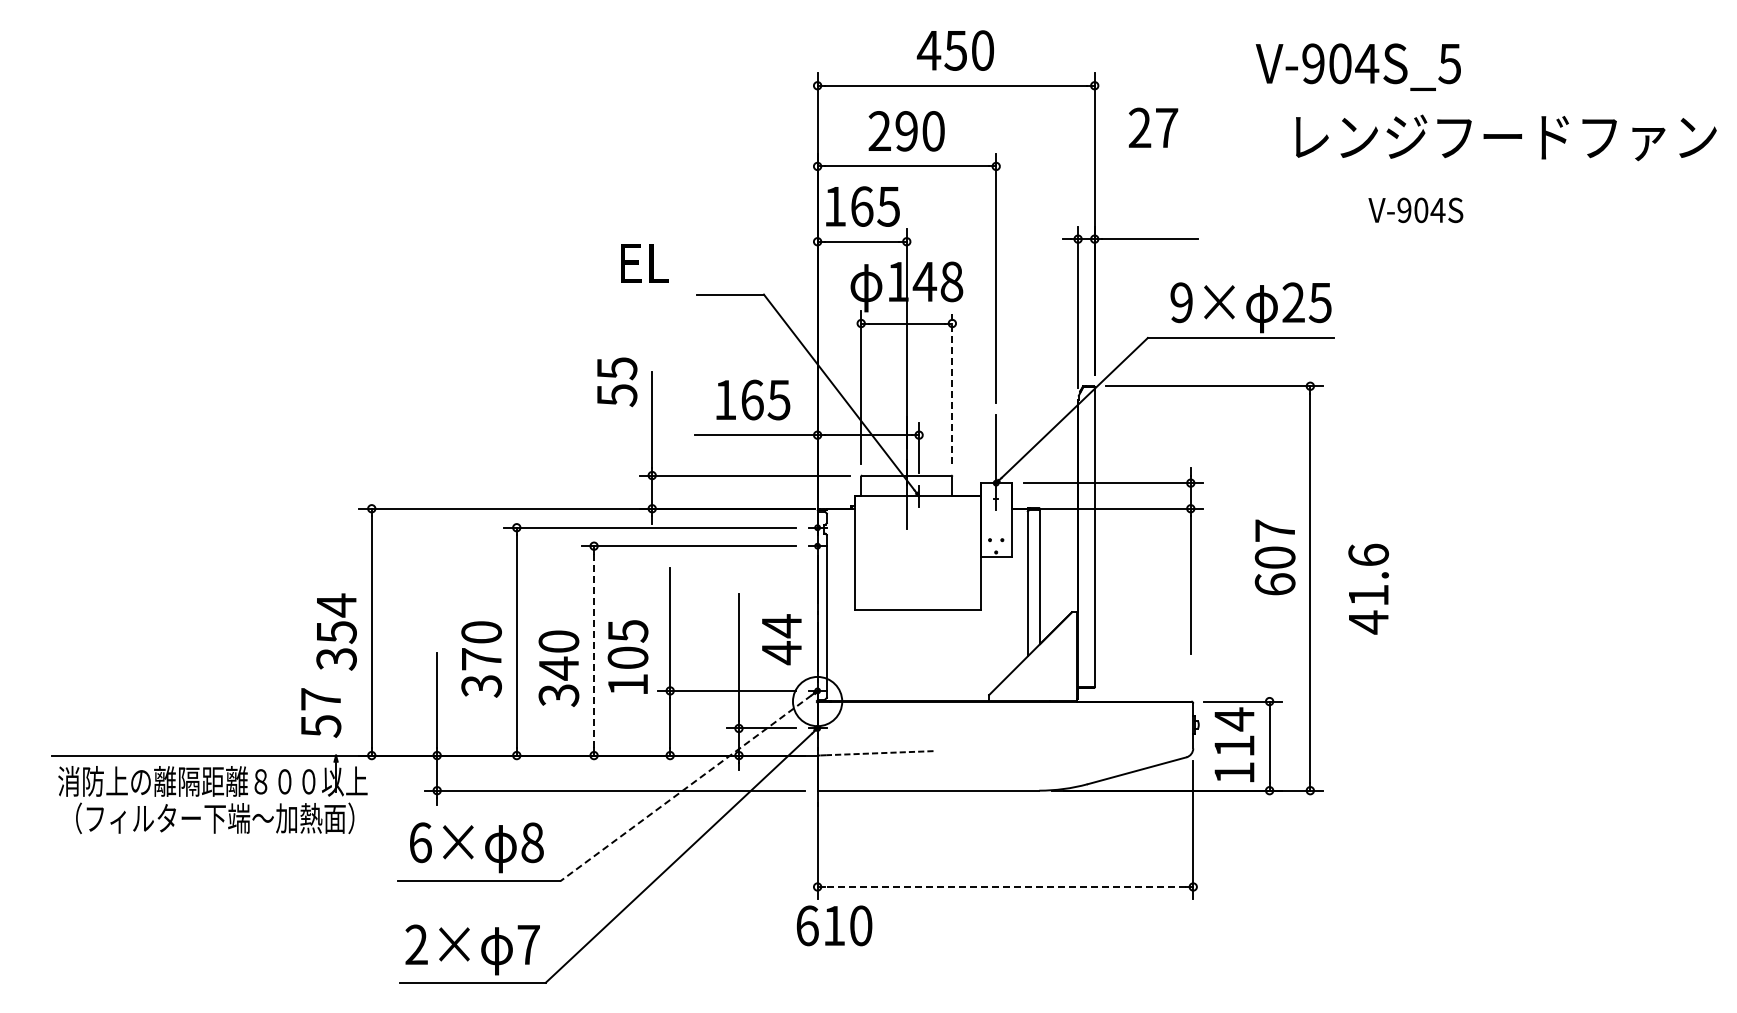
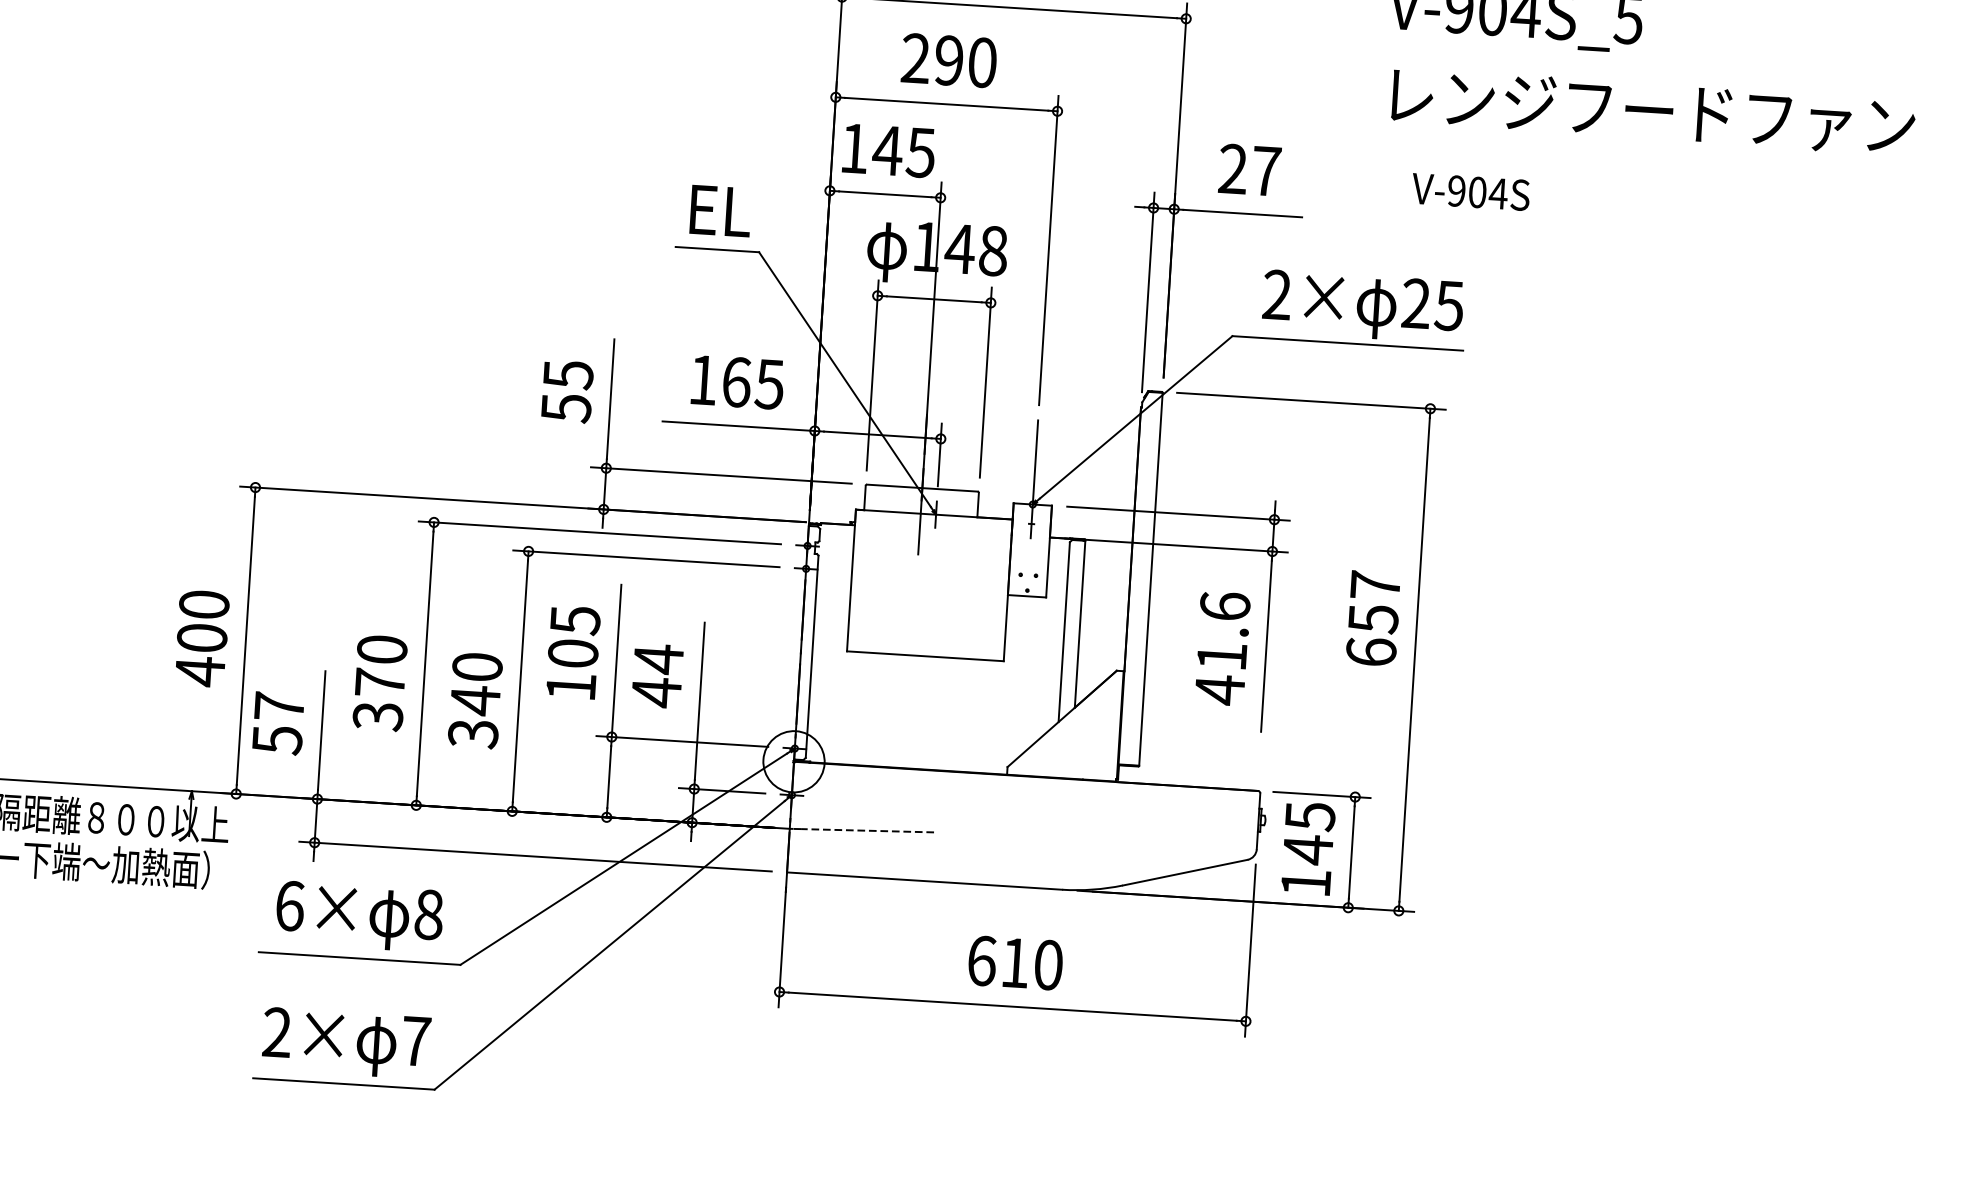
text: (1153, 127) -> (1249, 169), moved
text: (1506, 137) -> (1653, 111), moved
text: (861, 206) -> (887, 150), 165 -> 145
text: (1415, 210) -> (1470, 192), moved
text: (644, 263) -> (720, 211), moved
text: (1181, 303) -> (1276, 295), 9× -> 2×
text: (617, 382) -> (567, 392), moved
line: (952, 387) -> (986, 382), dashed -> solid
text: (1274, 557) -> (1372, 618), 607 -> 657
text: (1368, 588) -> (1222, 647), moved
text: (336, 632) -> (202, 638), 354 -> 400
text: (781, 639) -> (657, 675), moved
line: (594, 650) -> (520, 680), dashed -> solid
text: (627, 656) -> (572, 651), moved
text: (321, 712) -> (278, 723), moved
text: (1234, 732) -> (1309, 832), 114 -> 145
line: (685, 788) -> (623, 859), dashed -> solid
line: (1004, 887) -> (1011, 1007), dashed -> solid
text: (834, 925) -> (1015, 962), moved

